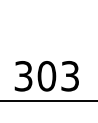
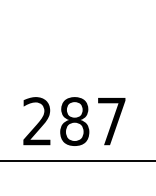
text: (46, 76) -> (74, 121), 303 -> 287

